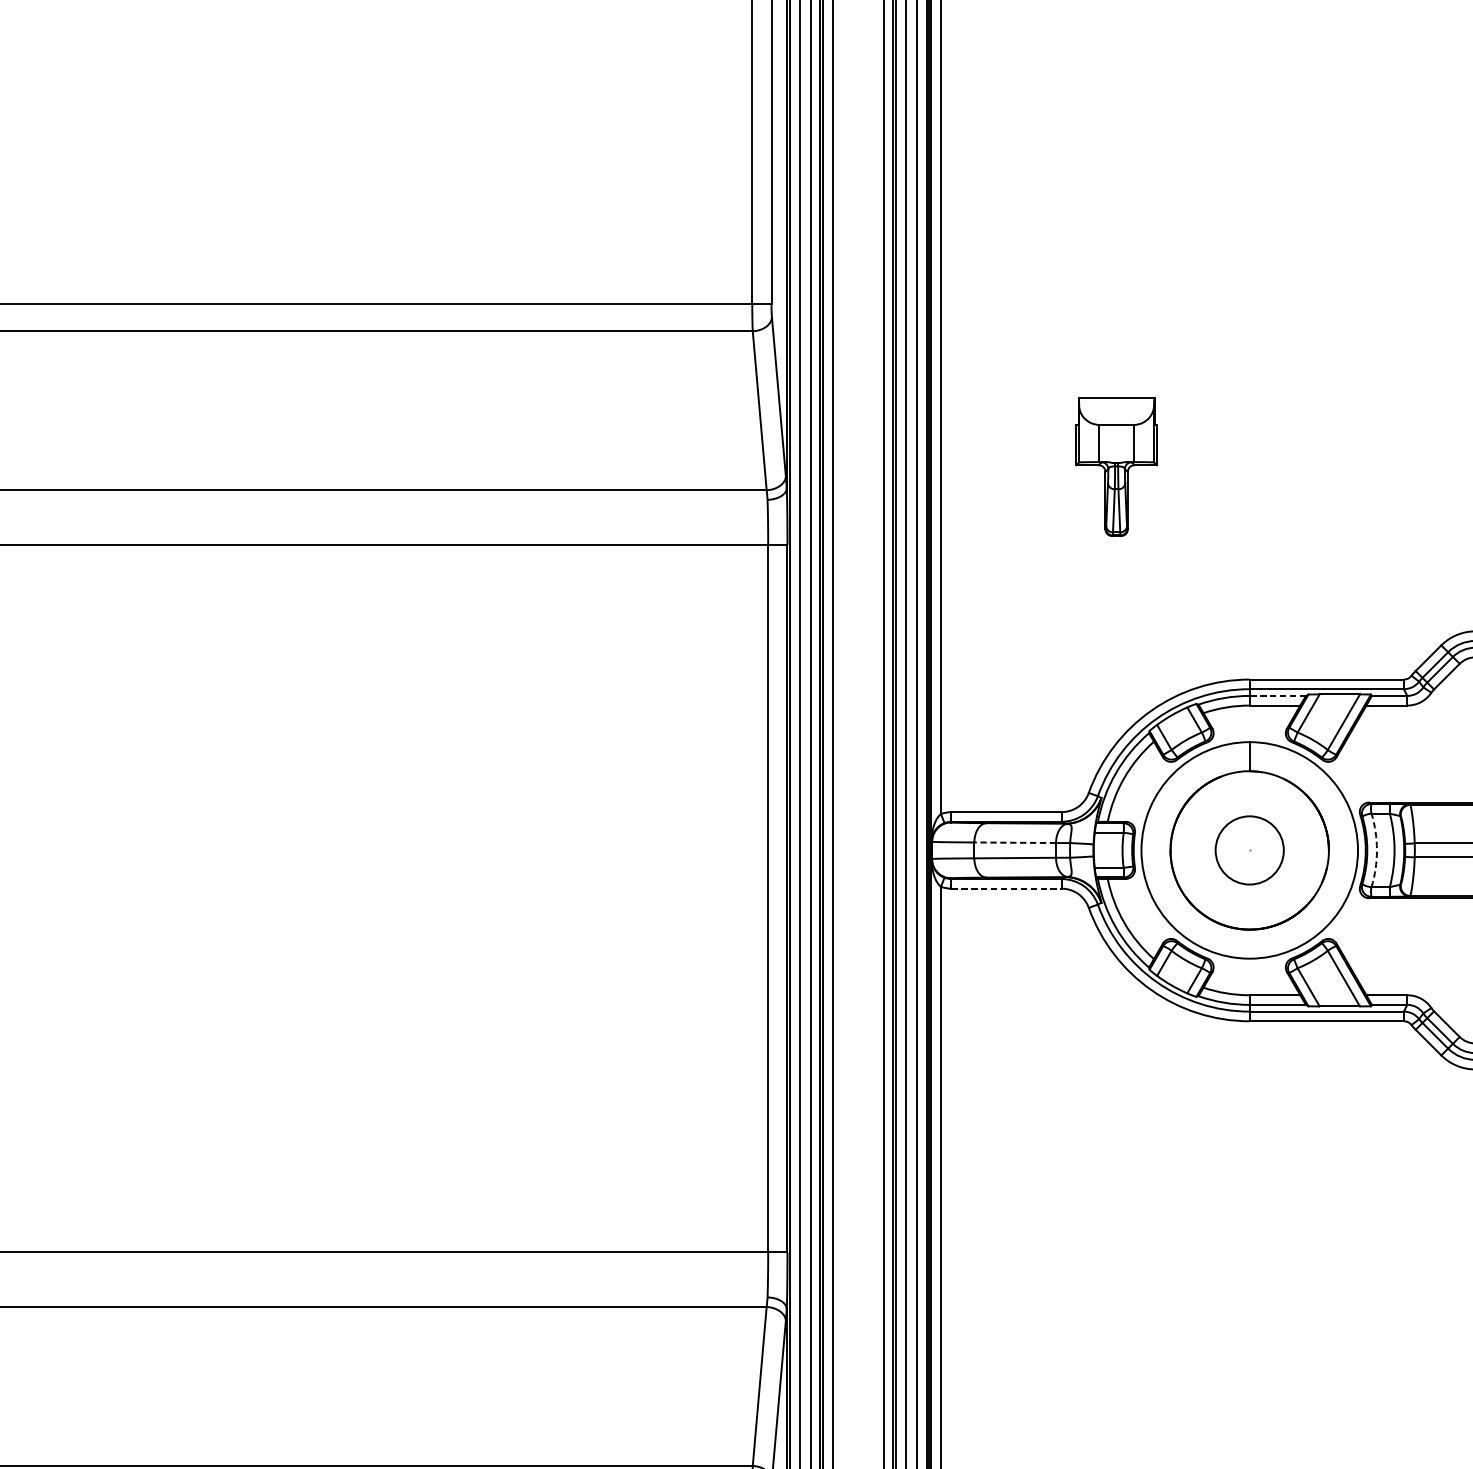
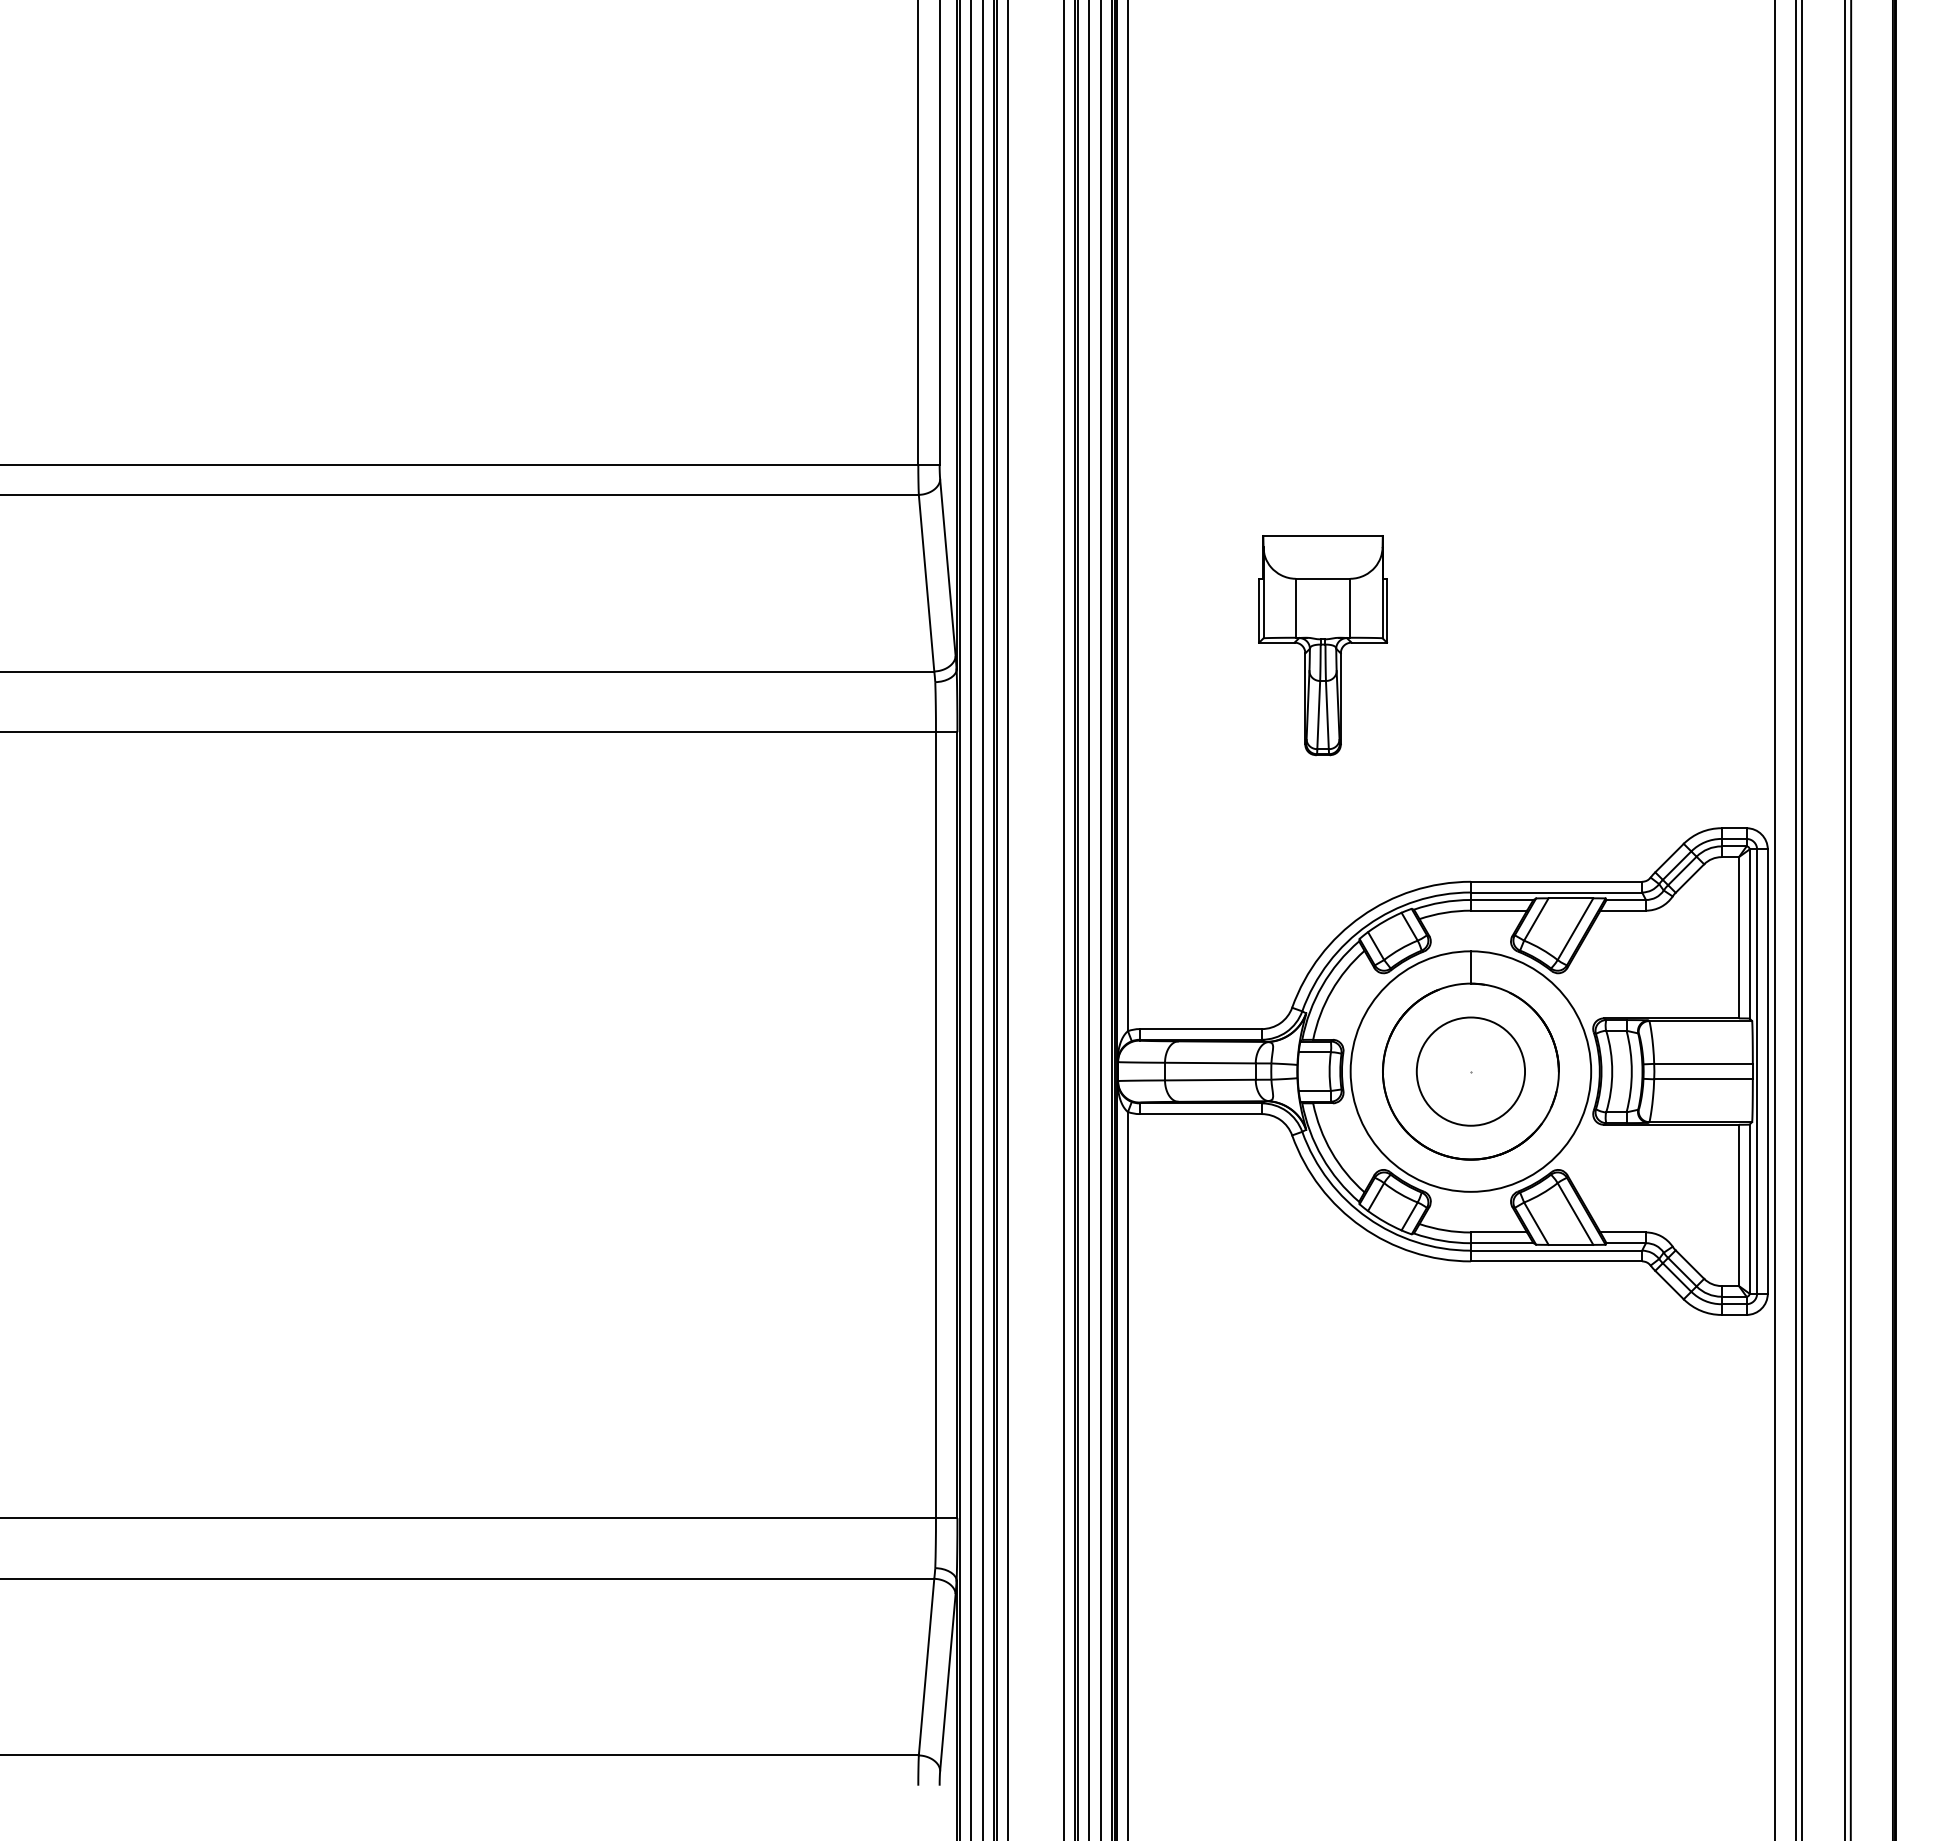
part: (1116, 466) -> (1322, 645), size x1.43
line: (1277, 695) -> (1501, 899), dashed -> solid
line: (1014, 843) -> (1209, 1063), dashed -> solid
circle: (1249, 850) -> (1470, 1071), size x1.43
arc: (1377, 850) -> (1612, 1071), dashed -> solid
line: (1007, 889) -> (1201, 1114), dashed -> solid

